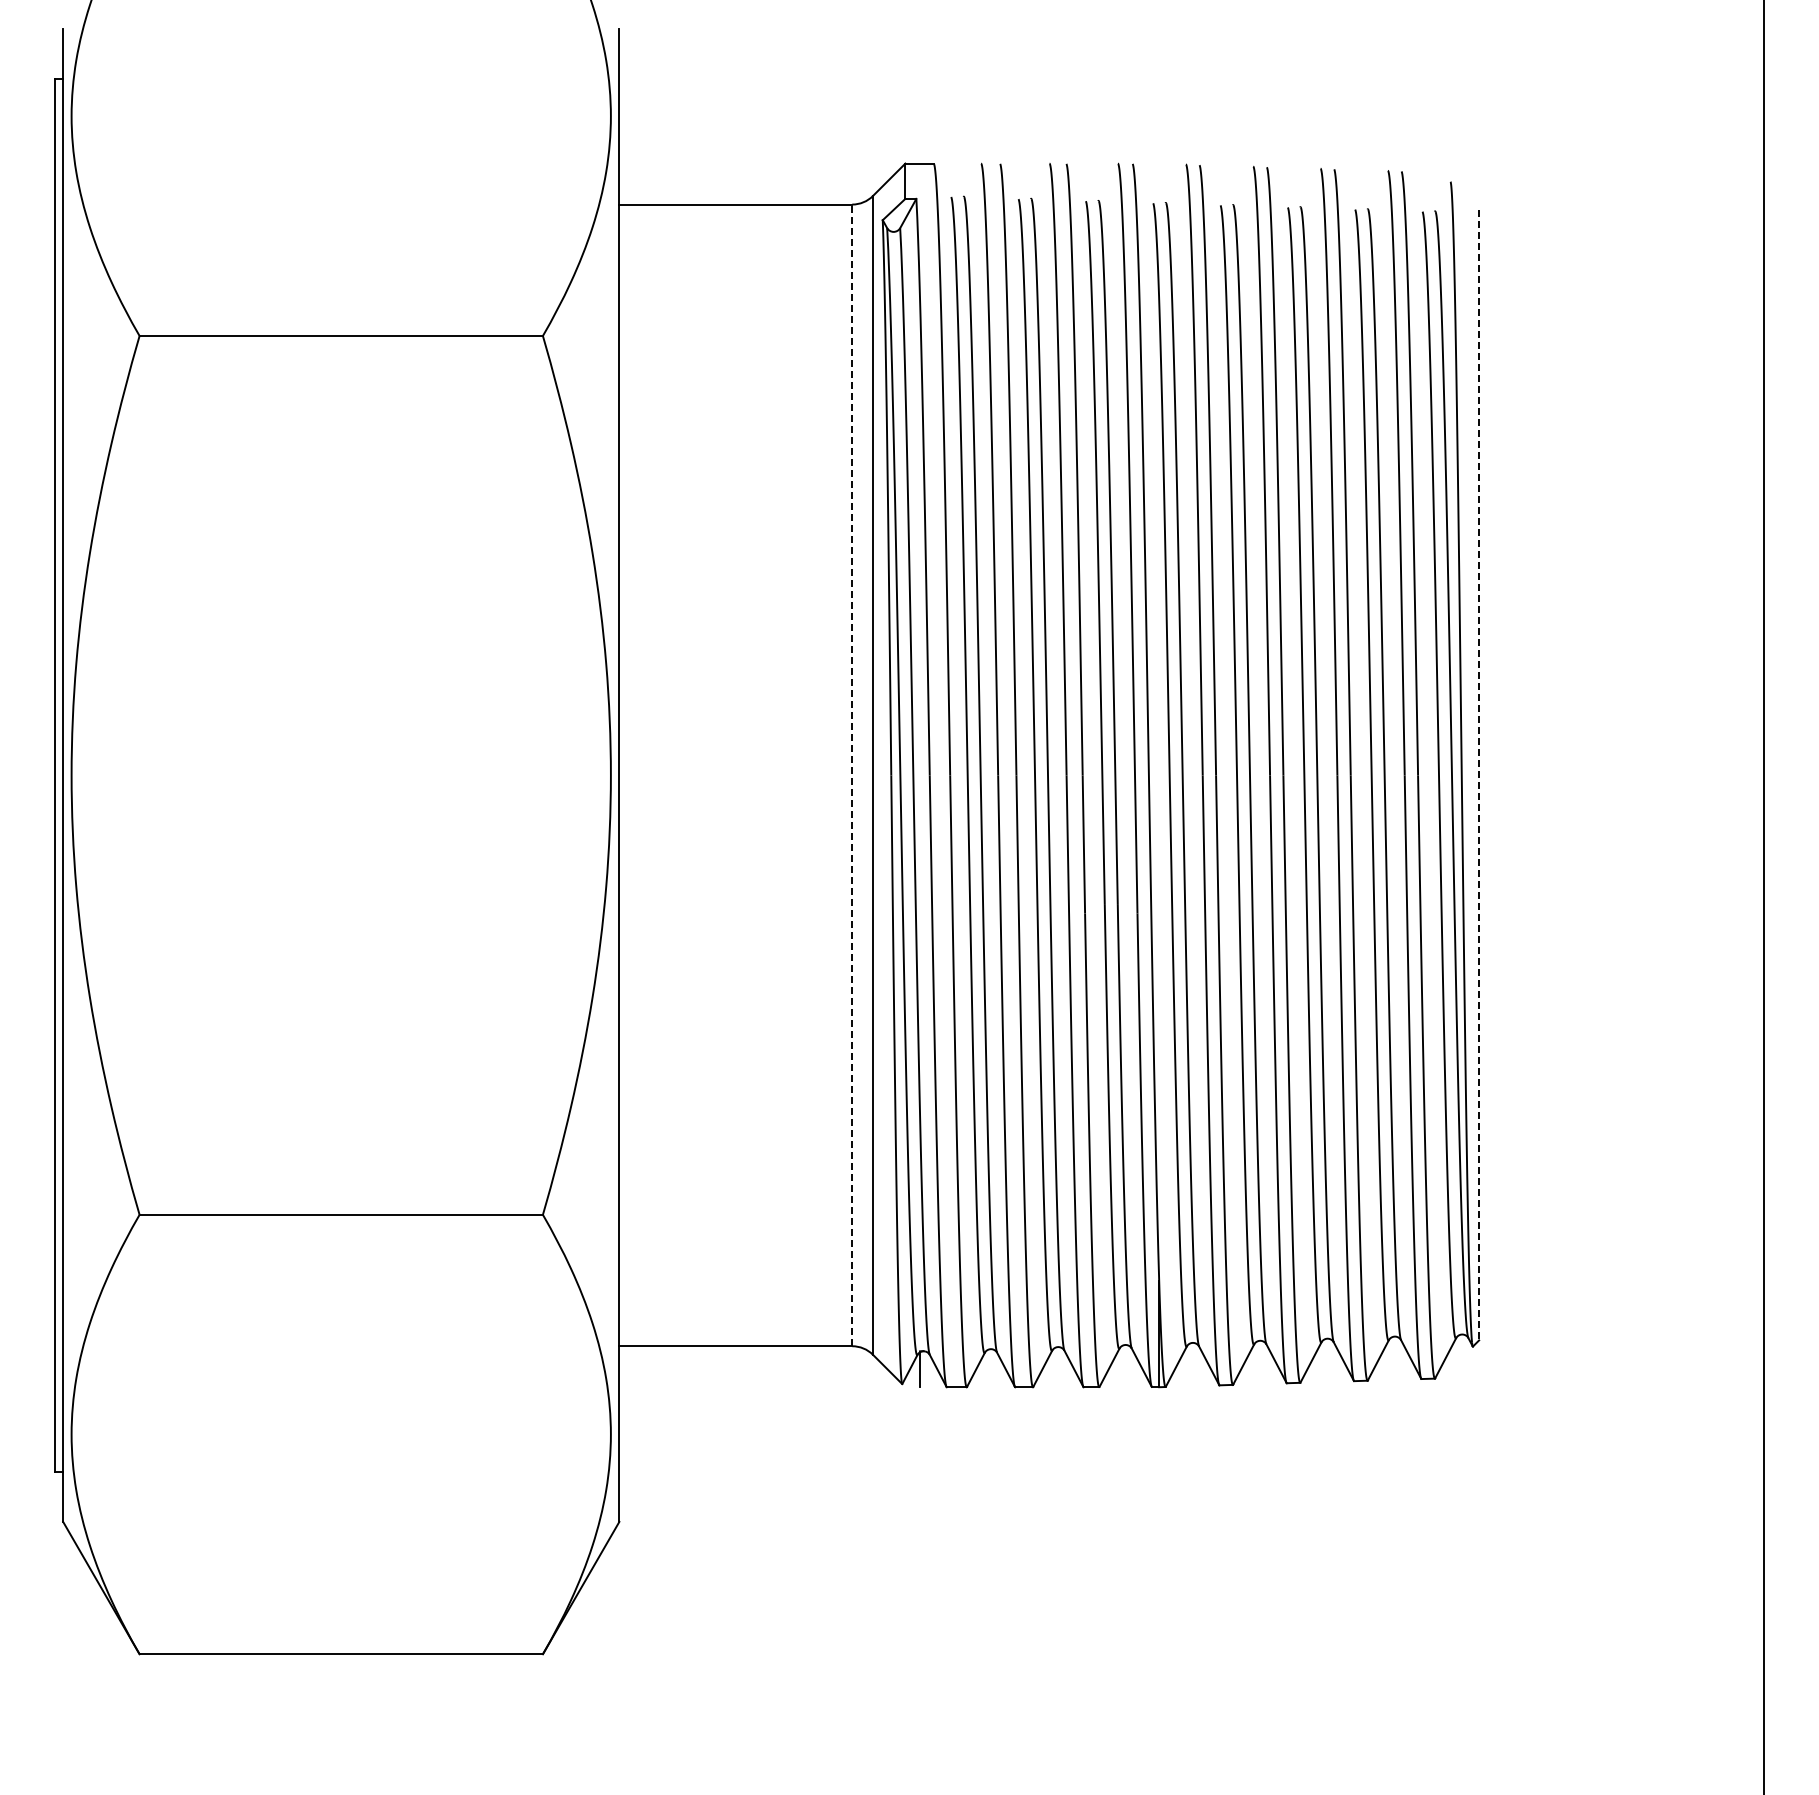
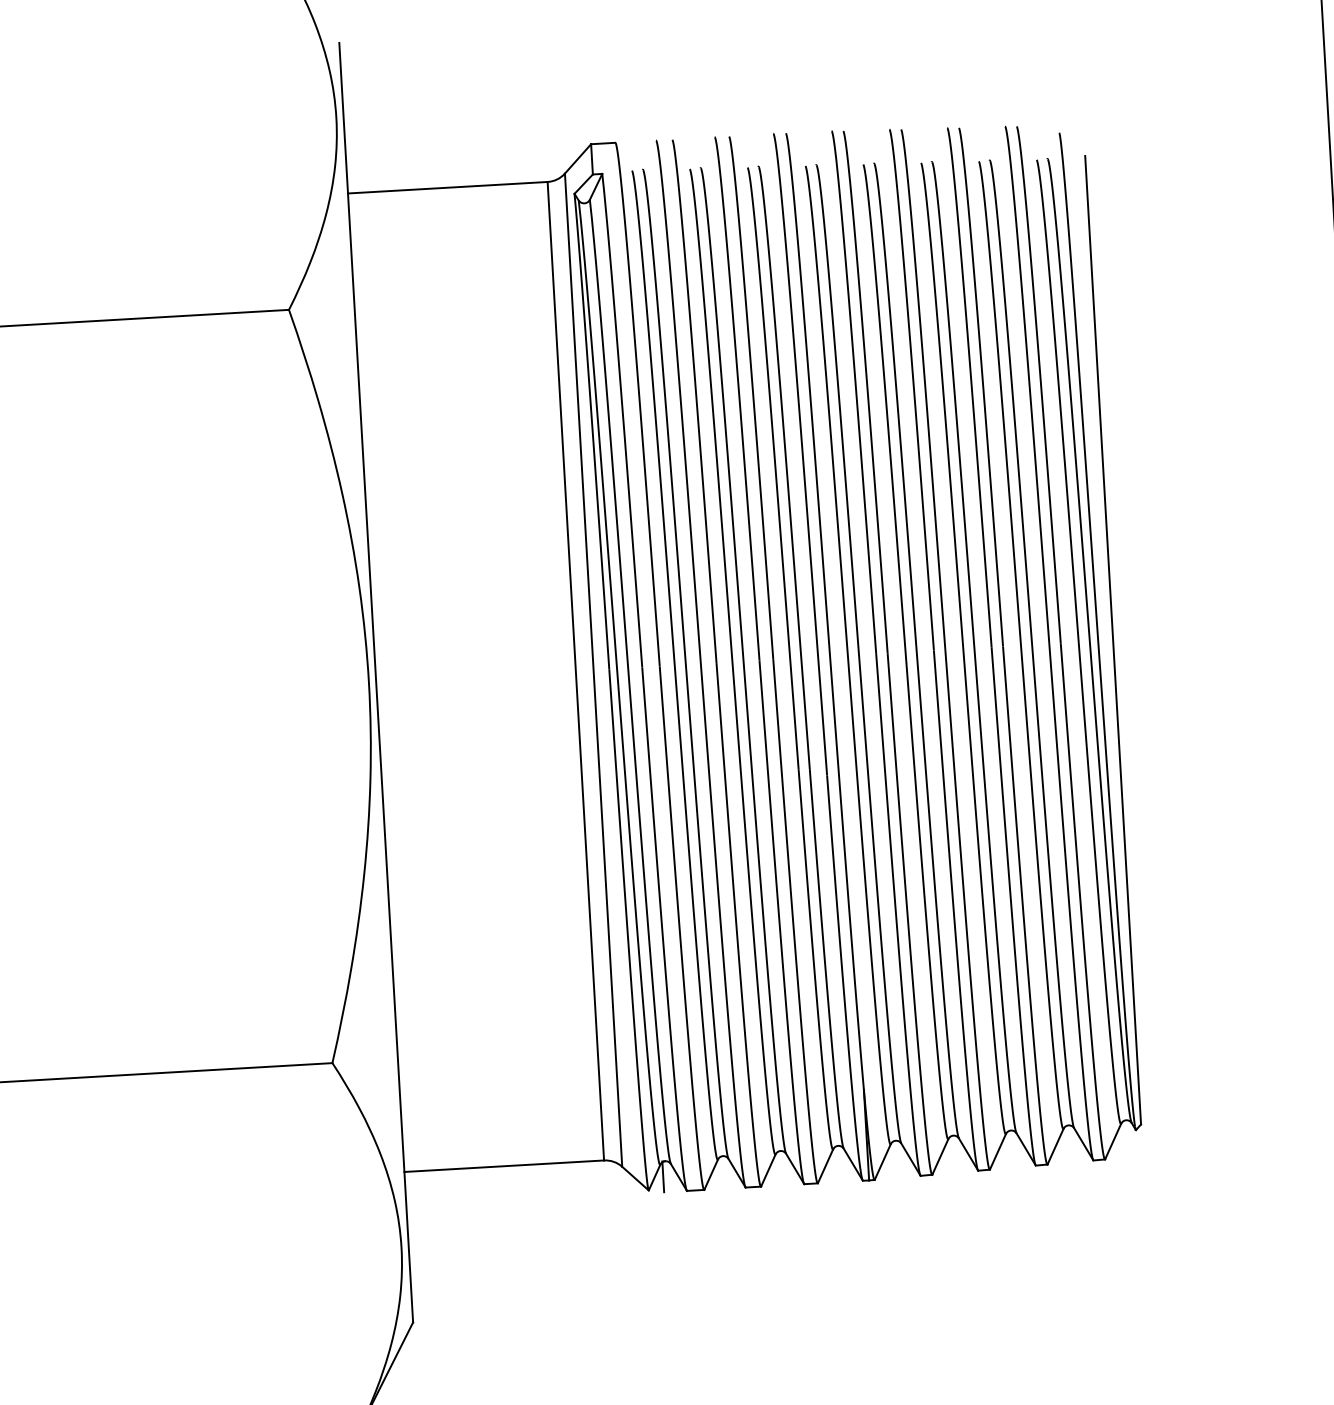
line: (852, 775) -> (576, 671), dashed -> solid
line: (1479, 775) -> (1113, 640), dashed -> solid

